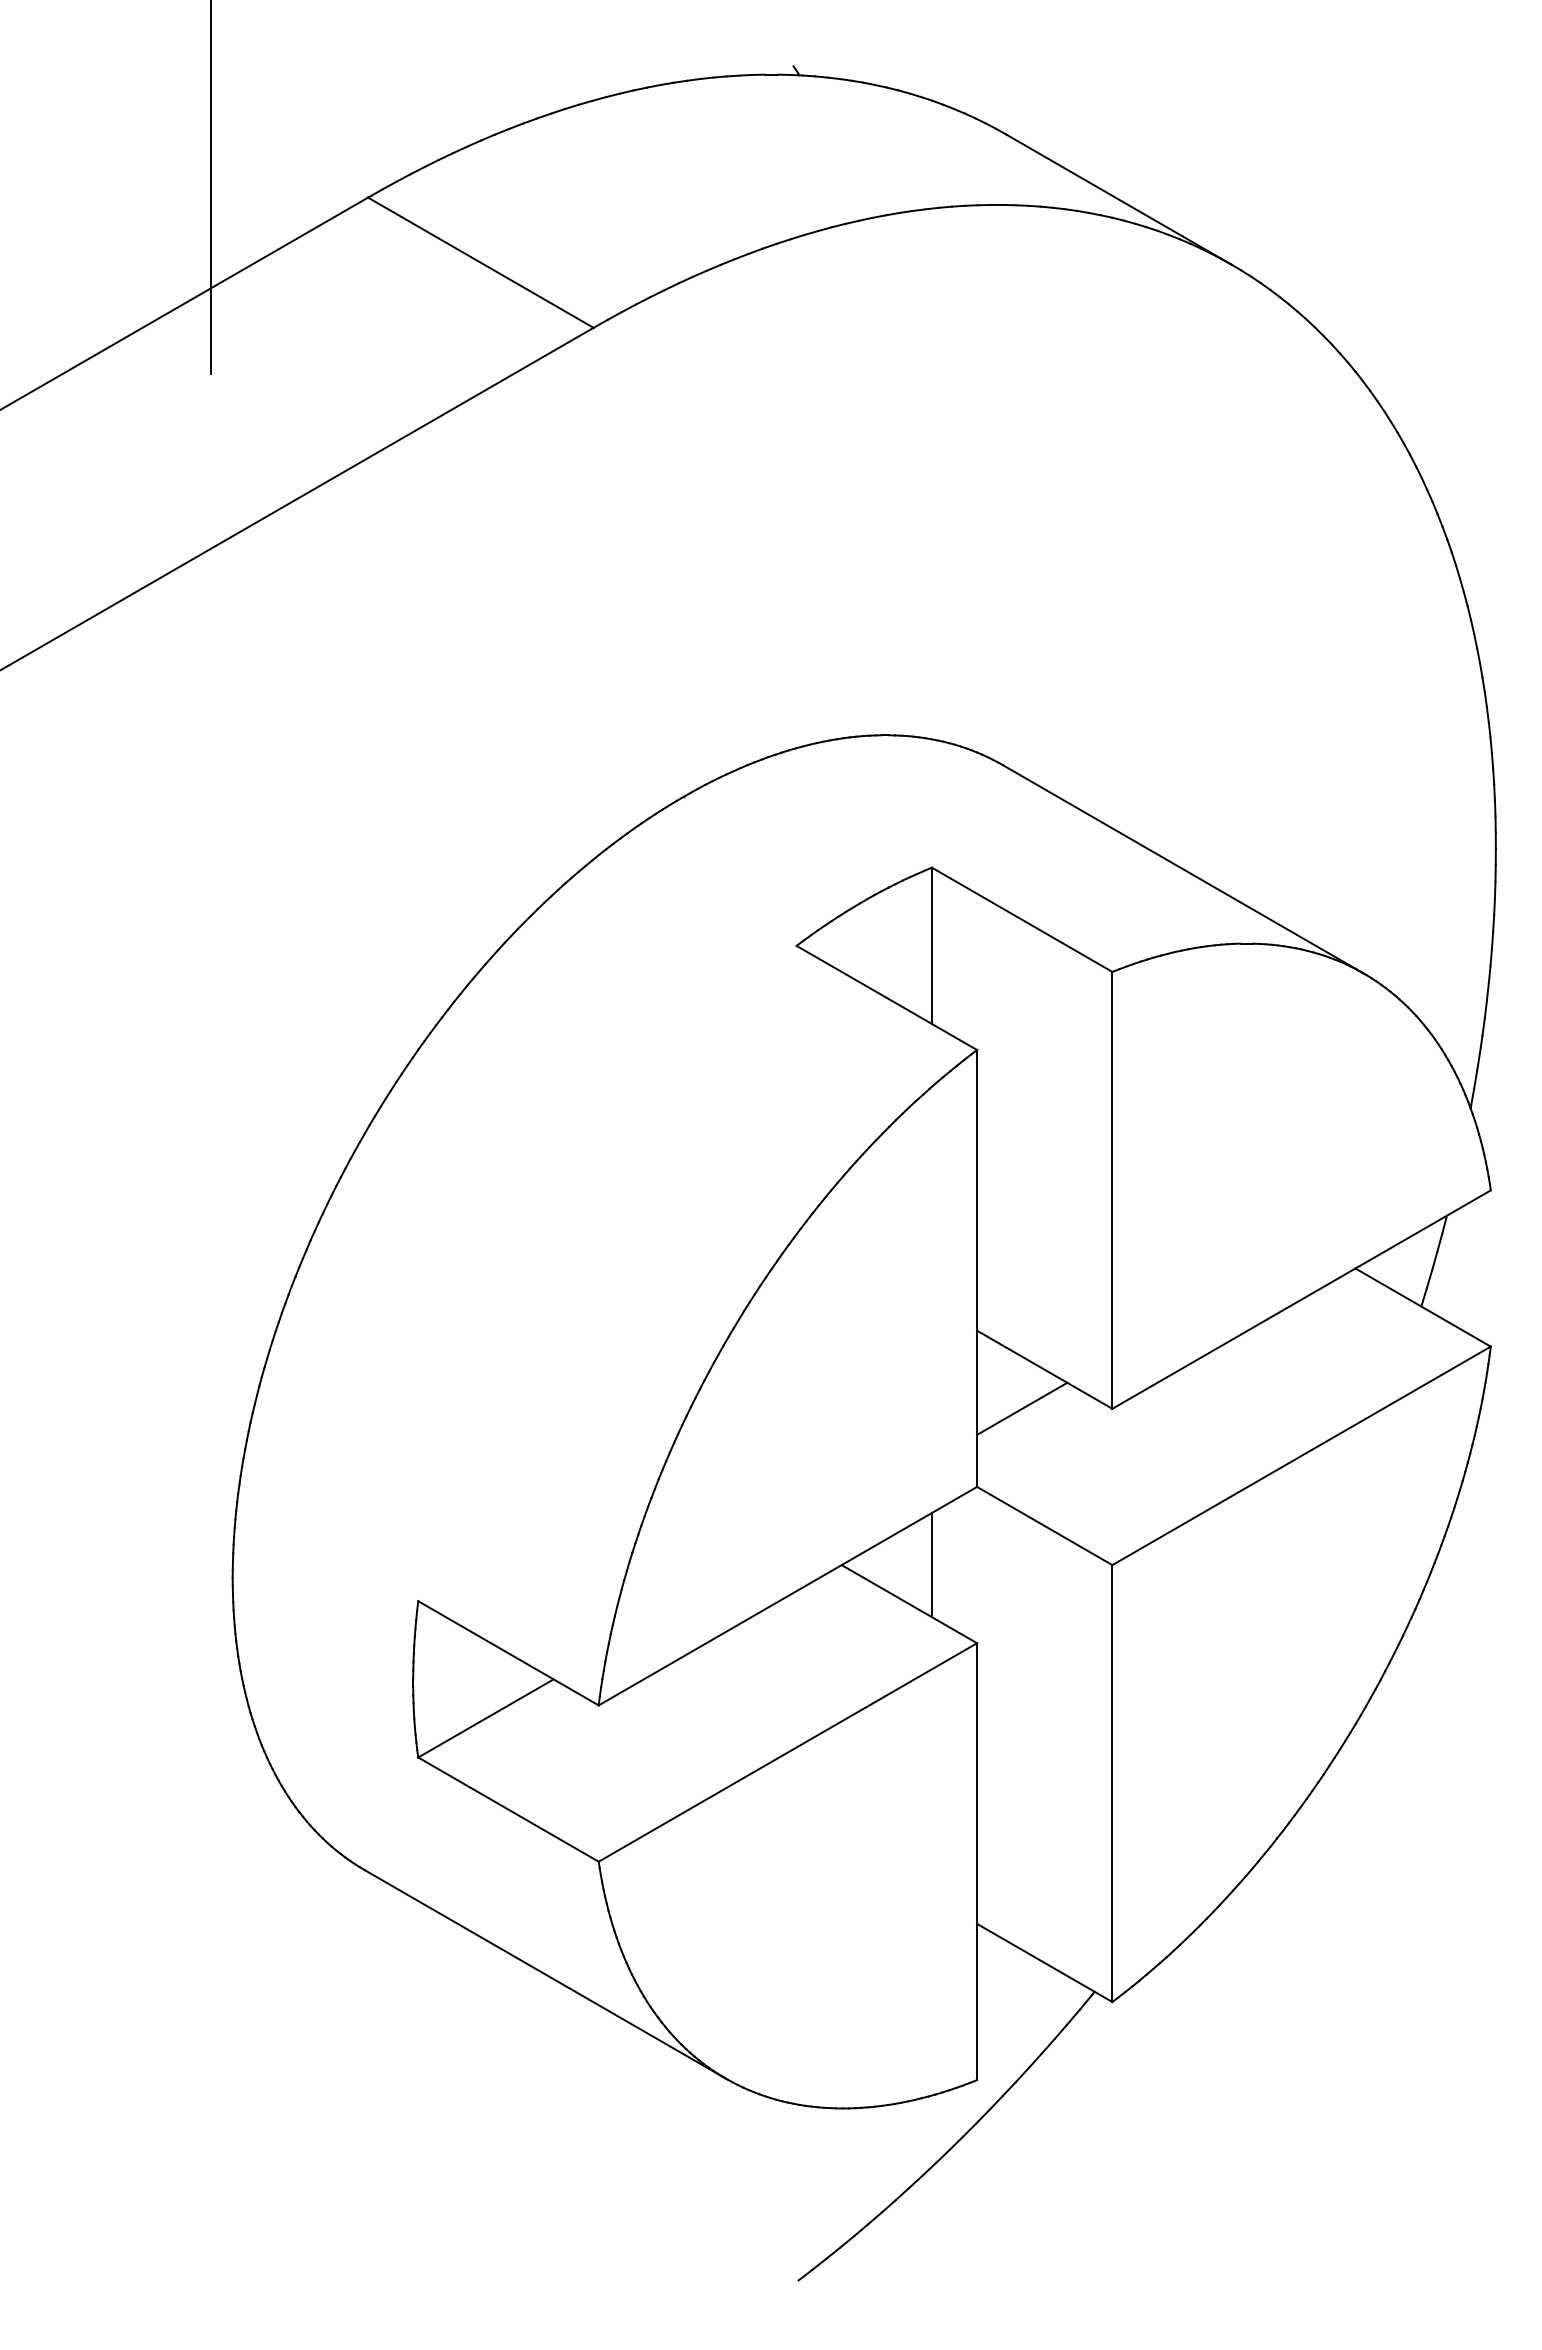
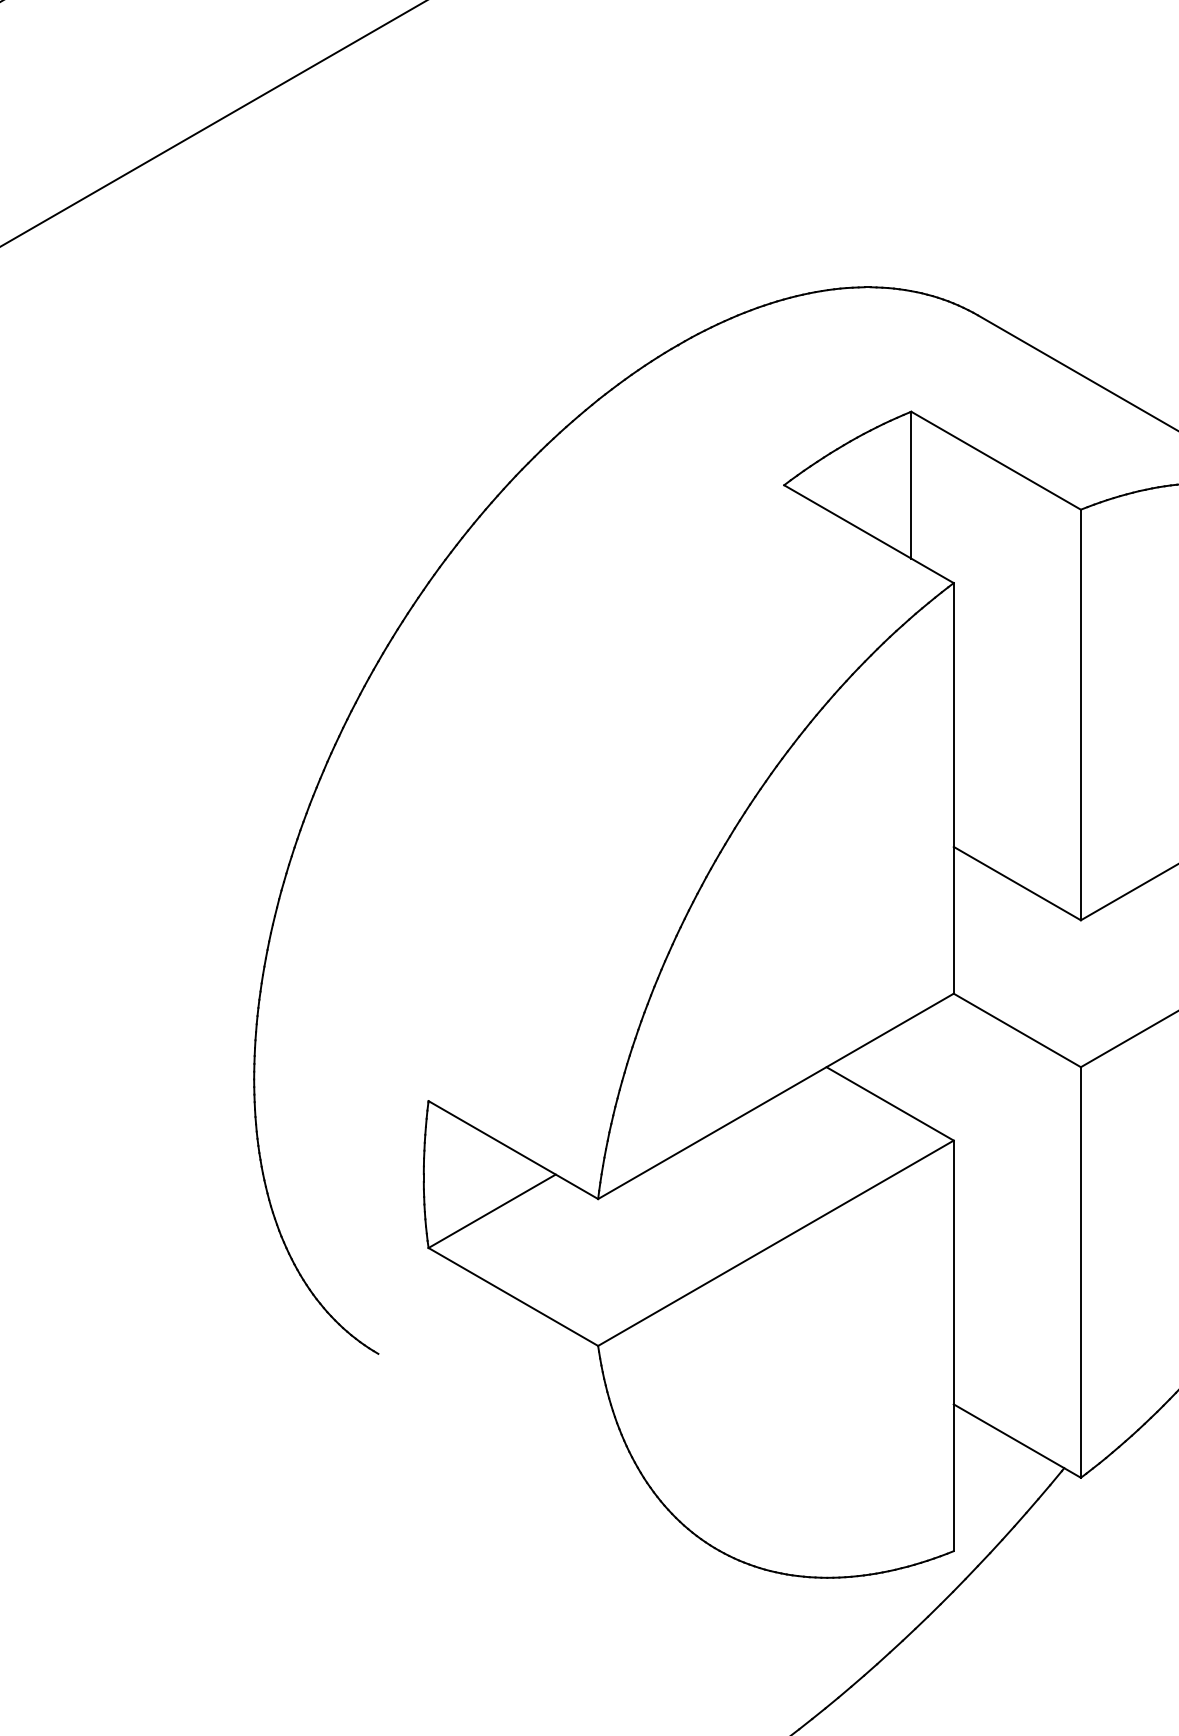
line: (1022, 1408) -> (996, 919), removed
line: (931, 1565) -> (910, 1067), removed
line: (544, 1974) -> (547, 1451), removed

